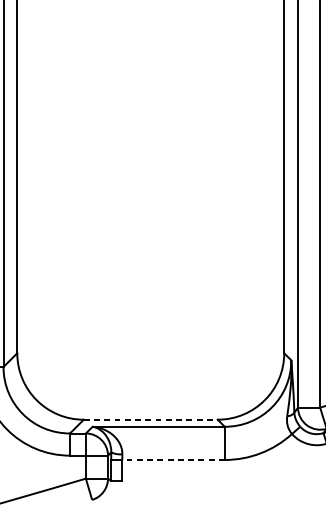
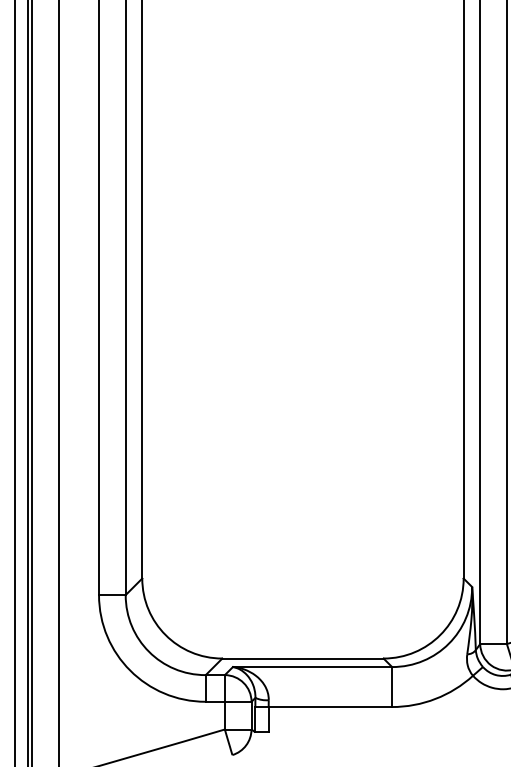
line: (150, 419) -> (302, 658), dashed -> solid
line: (173, 460) -> (330, 707), dashed -> solid

